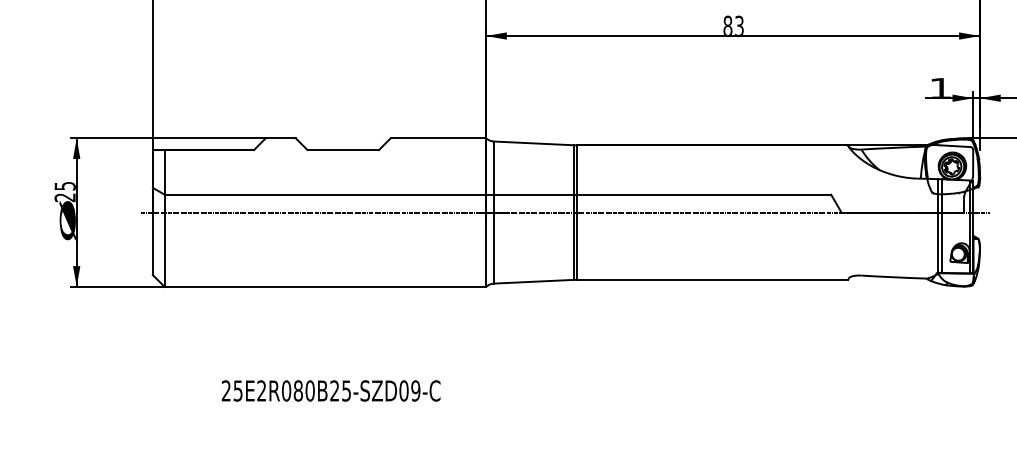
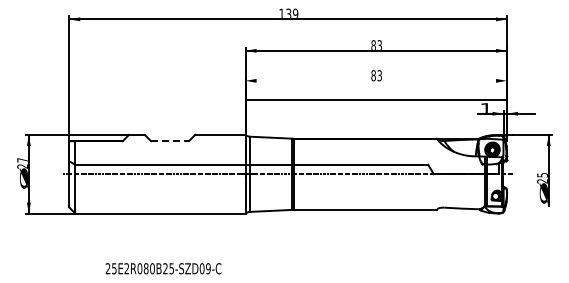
line: (733, 35) -> (376, 99), moved
line: (342, 150) -> (169, 141), solid -> dashed
text: (64, 186) -> (22, 160), 25 -> 27

